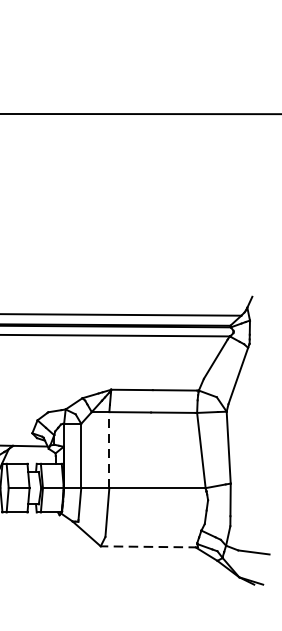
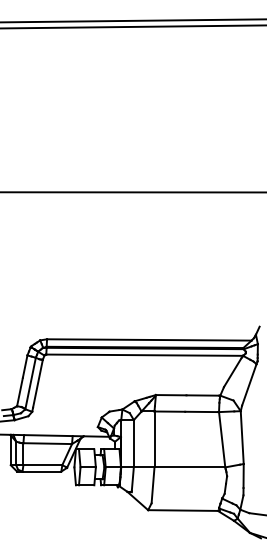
line: (109, 450) -> (154, 439), dashed -> solid
line: (148, 546) -> (183, 510), dashed -> solid

